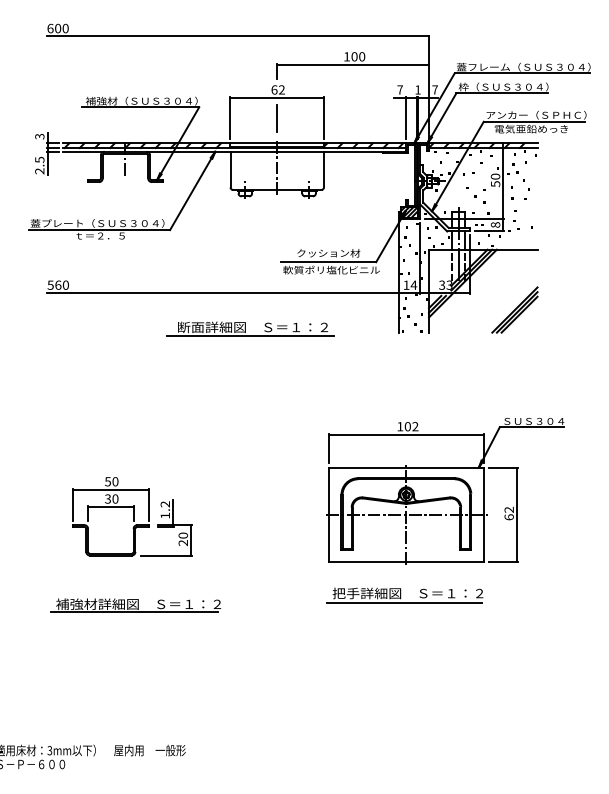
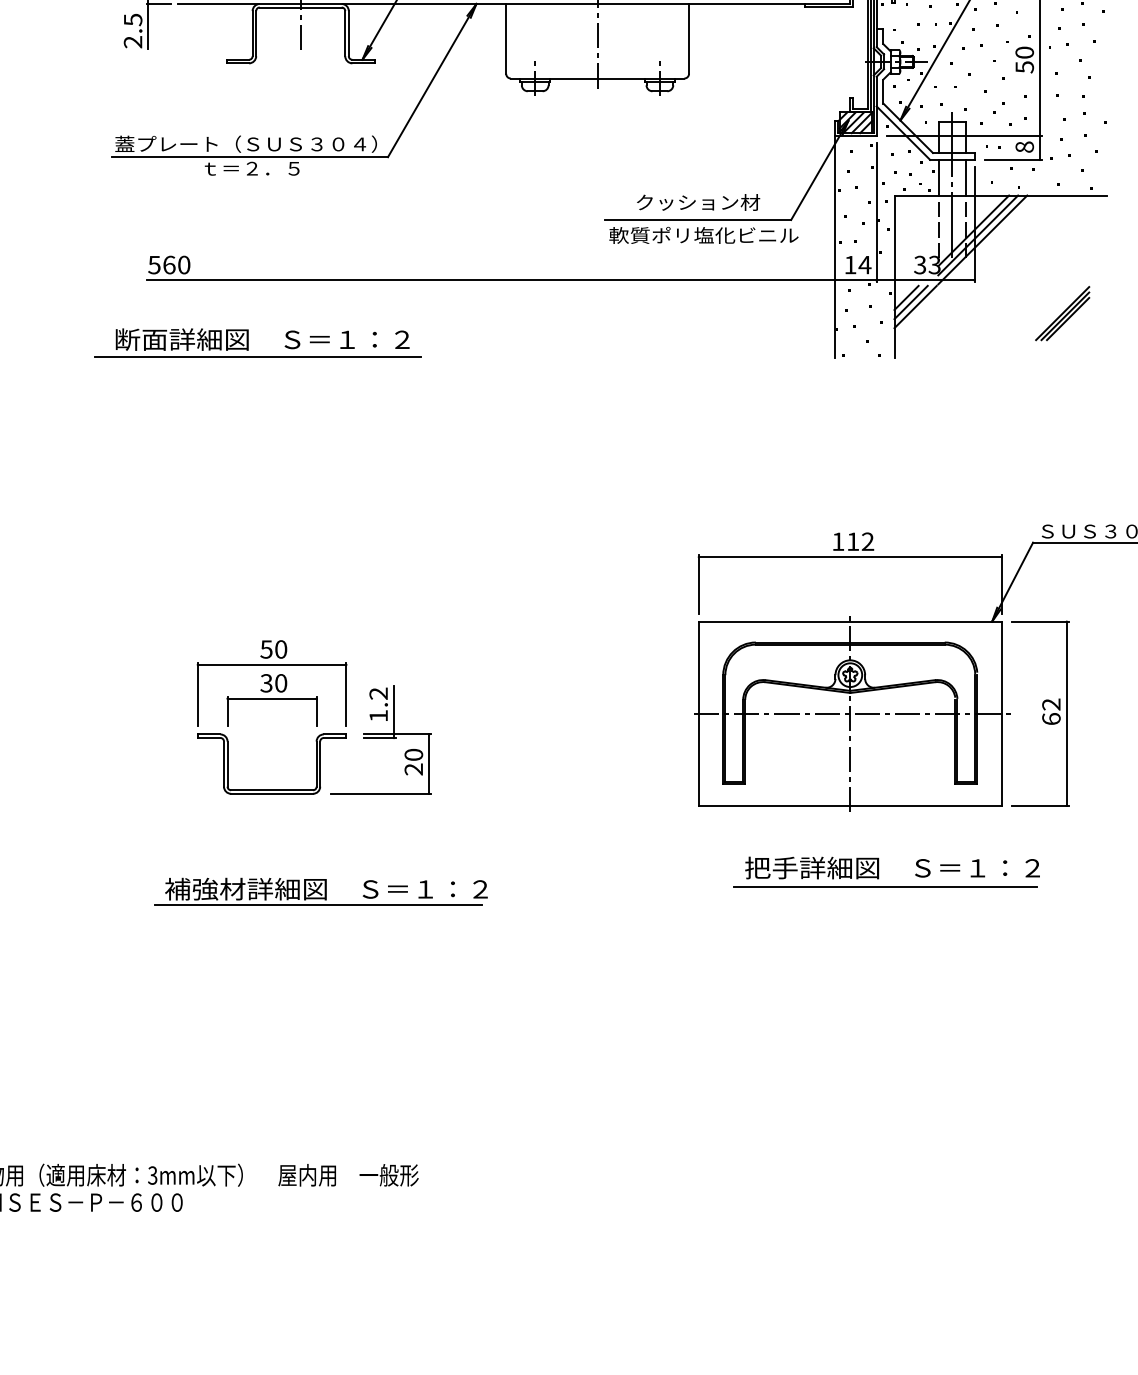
part: (514, 309) -> (1061, 312), size x0.6
part: (250, 328) -> (257, 341), moved
text: (407, 426) -> (852, 541), 102 -> 112
part: (404, 595) -> (885, 872), moved

